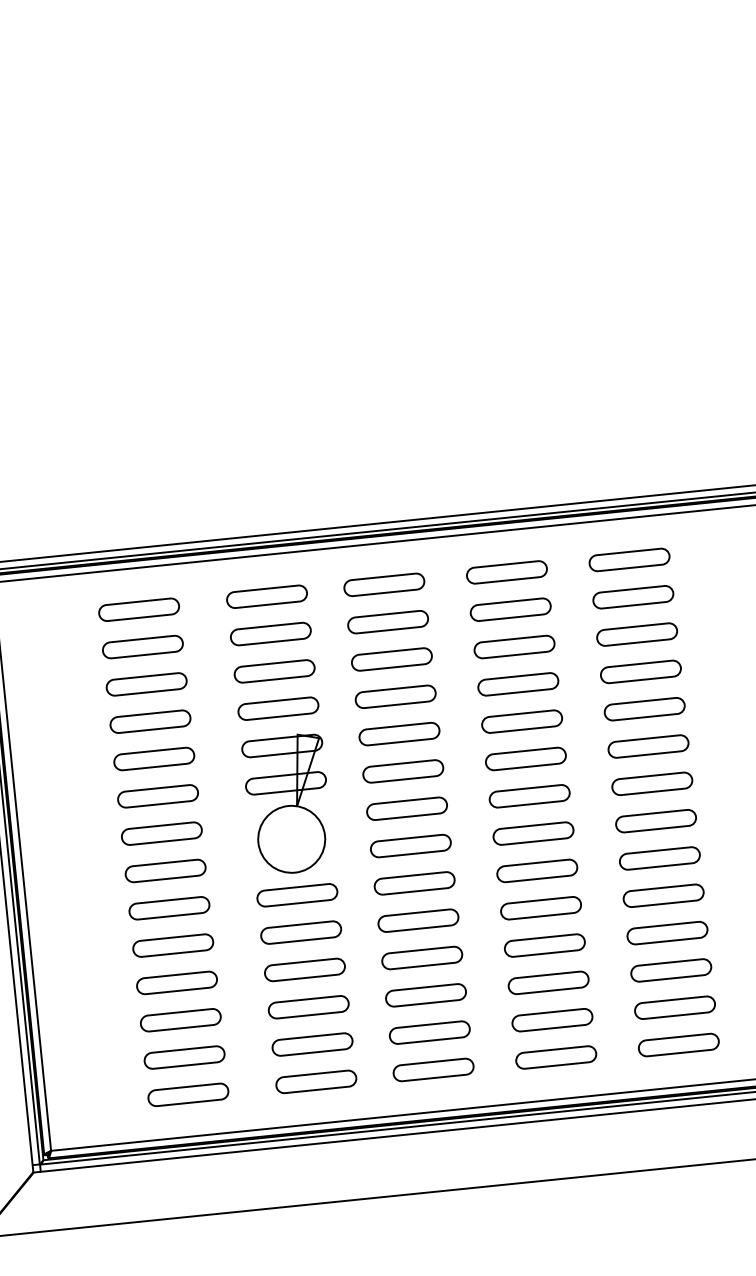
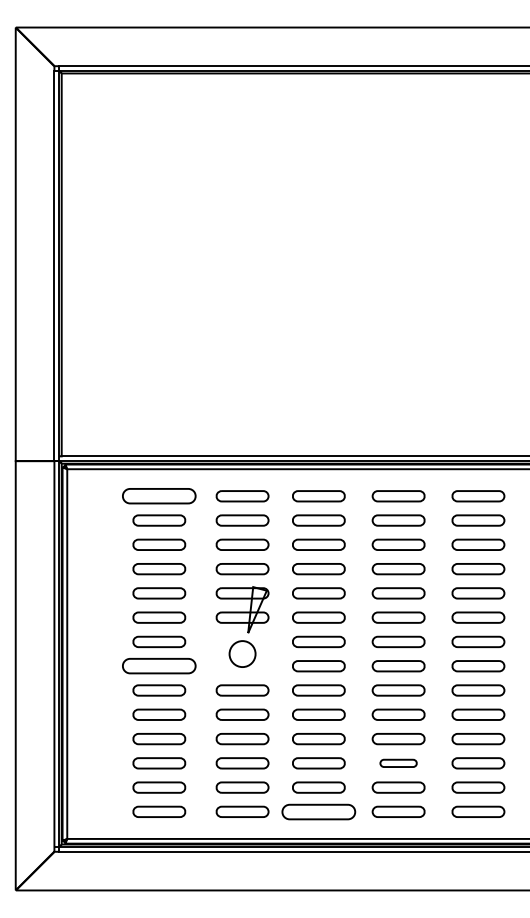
part: (139, 610) -> (159, 496), size x1.4
circle: (291, 838) -> (242, 653), size x0.6
part: (165, 871) -> (159, 666), size x1.4
part: (548, 983) -> (398, 763), size x0.7
part: (432, 1069) -> (318, 811), size x1.4

